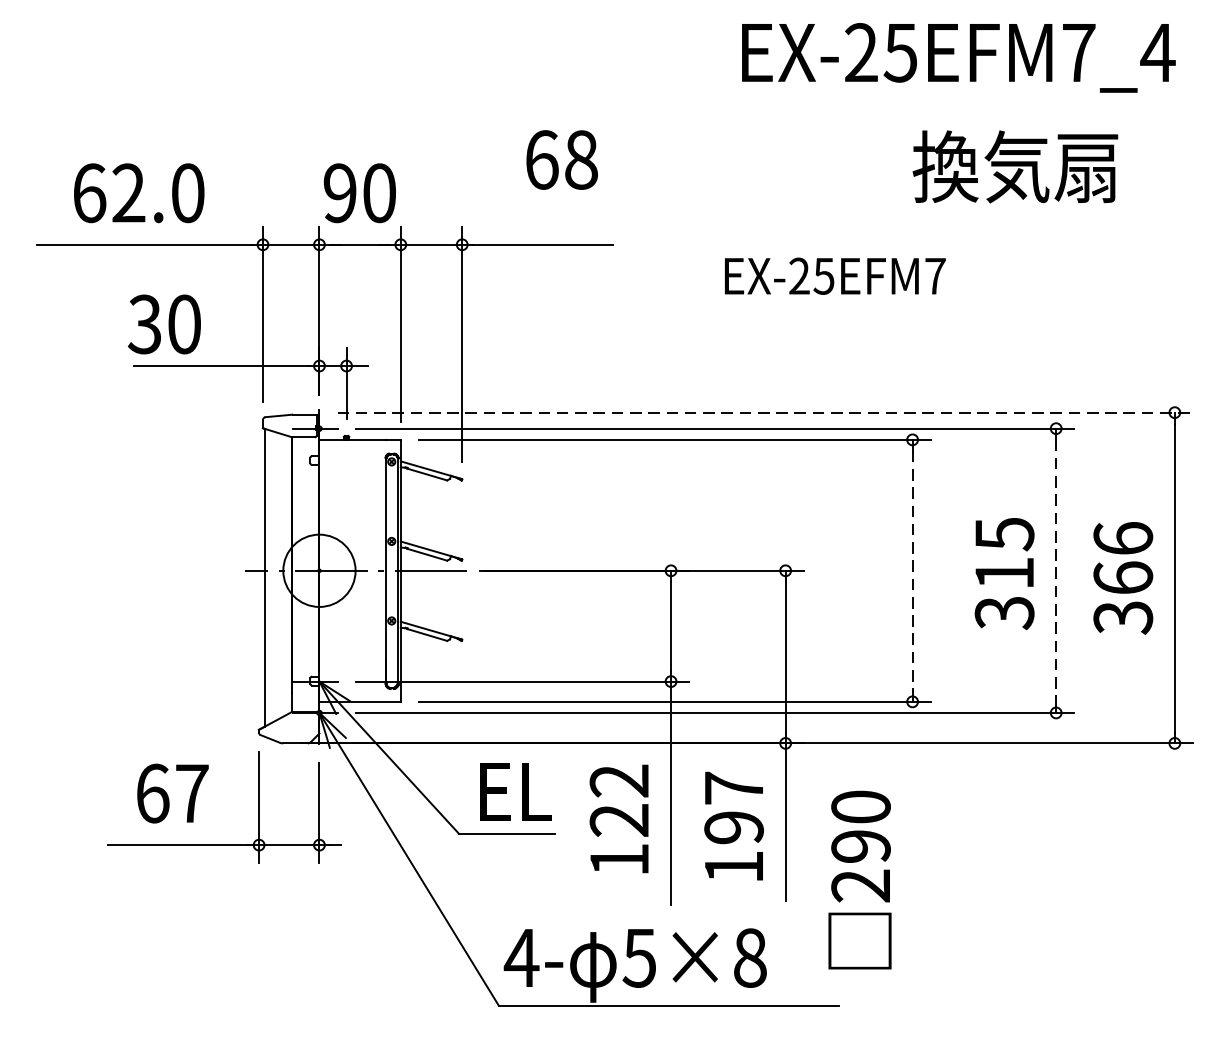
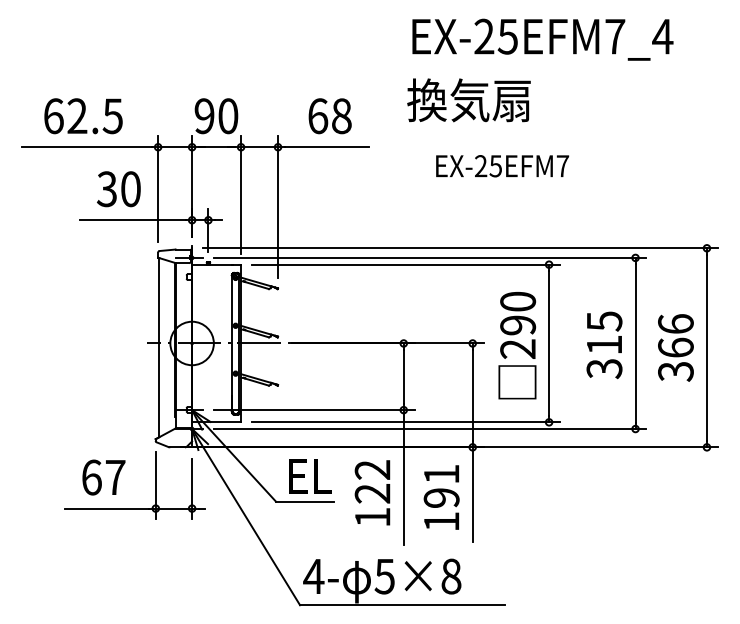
text: (958, 57) -> (542, 39), moved
text: (561, 160) -> (329, 116), moved
text: (1014, 167) -> (468, 100), moved
text: (187, 193) -> (112, 116), 62.0 -> 62.5
text: (163, 324) -> (118, 189), moved
line: (765, 412) -> (460, 248), dashed -> solid
line: (1056, 570) -> (635, 343), dashed -> solid
line: (913, 572) -> (549, 344), dashed -> solid
text: (733, 786) -> (441, 473), 197 -> 191
text: (860, 879) -> (517, 345), moved

